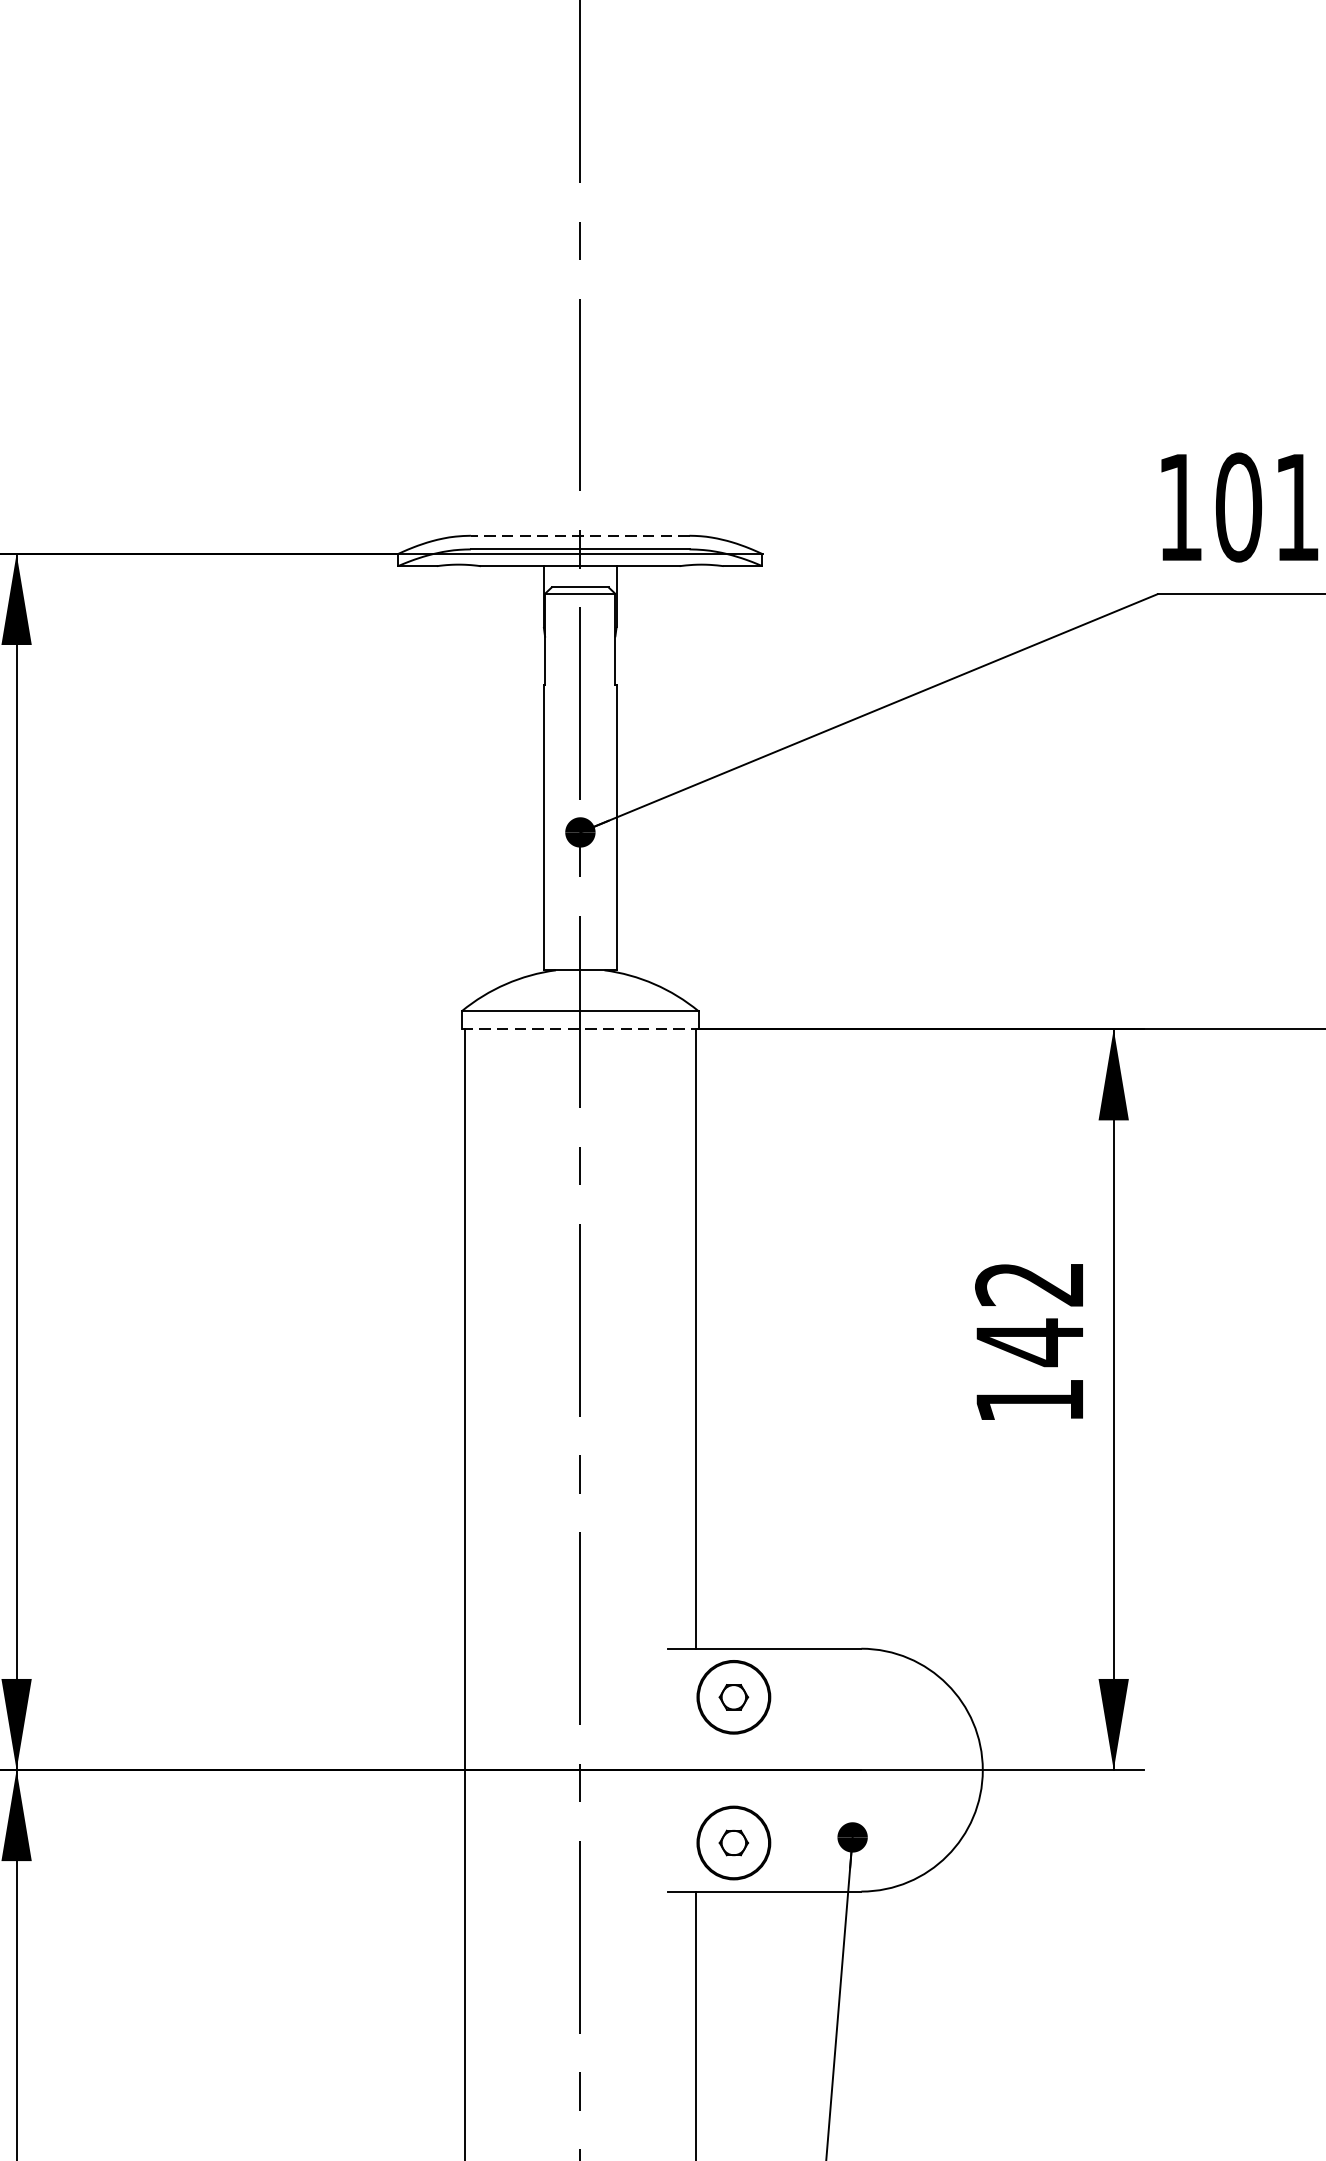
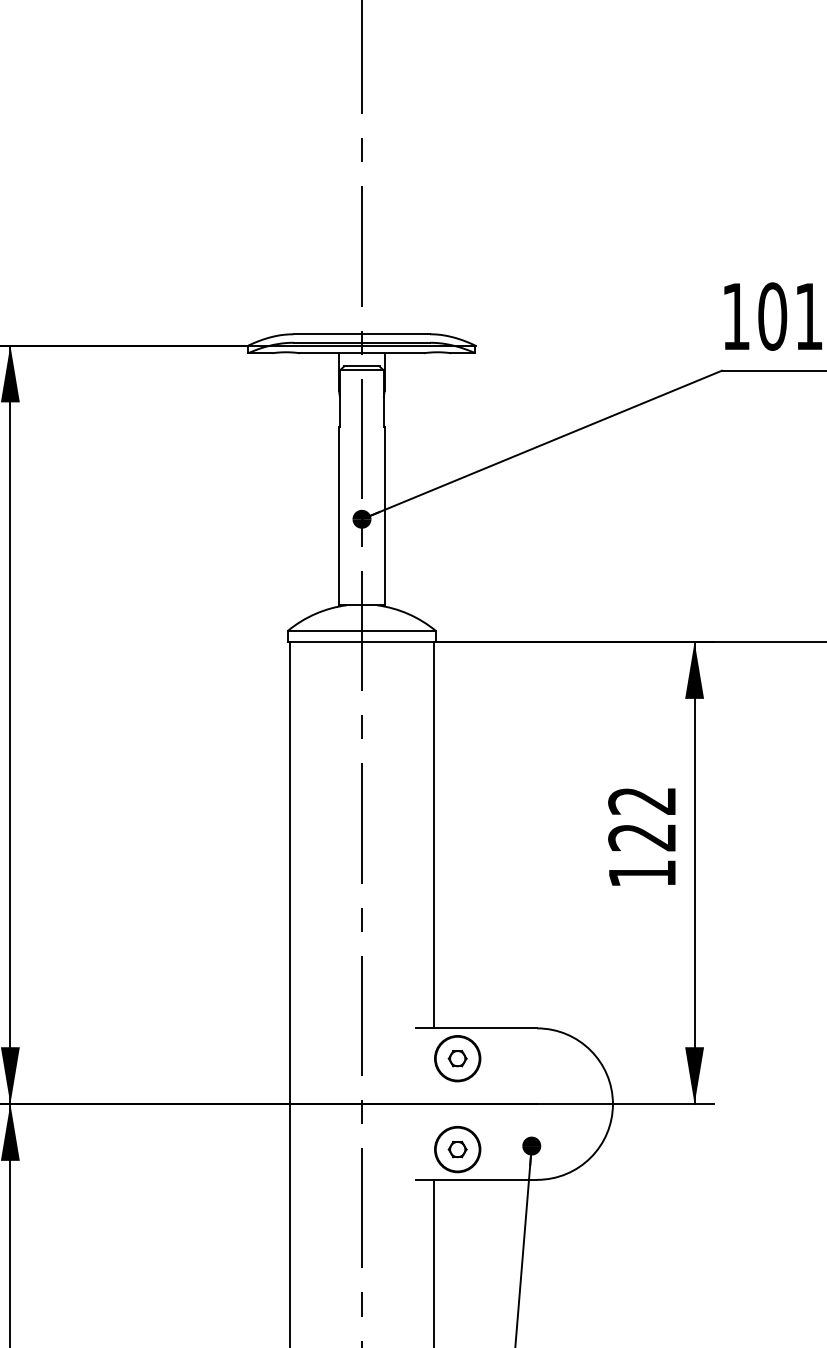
line: (579, 536) -> (361, 334), dashed -> solid
line: (579, 1029) -> (361, 642), dashed -> solid
text: (1028, 1342) -> (641, 837), 142 -> 122

